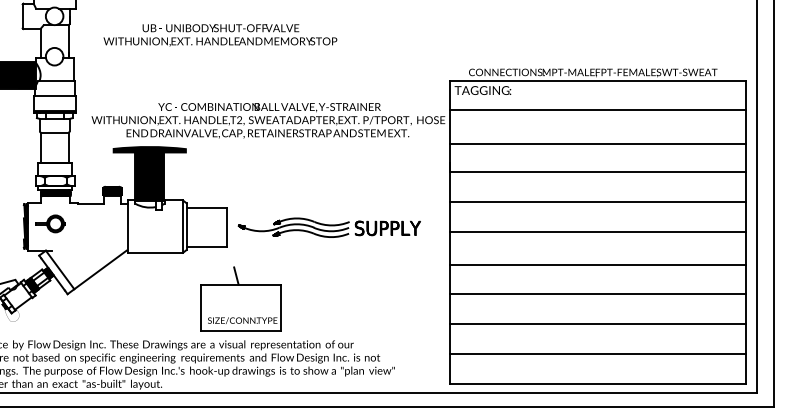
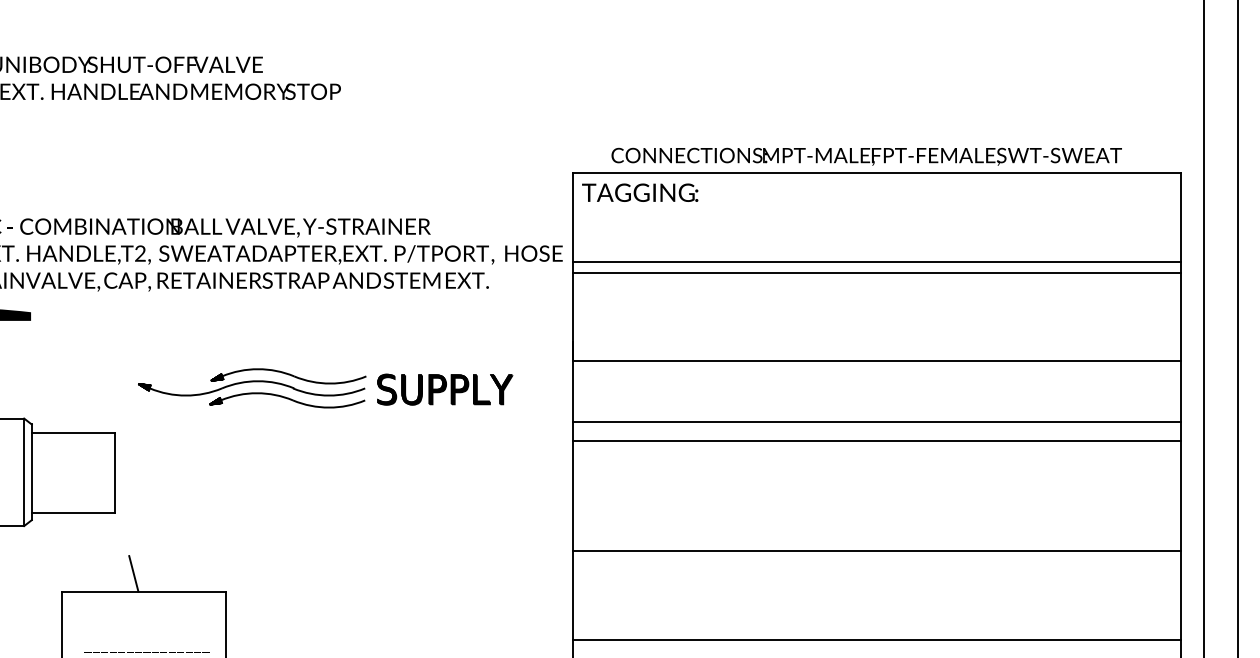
line: (598, 110) -> (877, 262), moved
line: (598, 143) -> (877, 272), moved
part: (328, 227) -> (322, 387), moved
line: (598, 231) -> (877, 441), moved
line: (598, 294) -> (877, 640), moved

